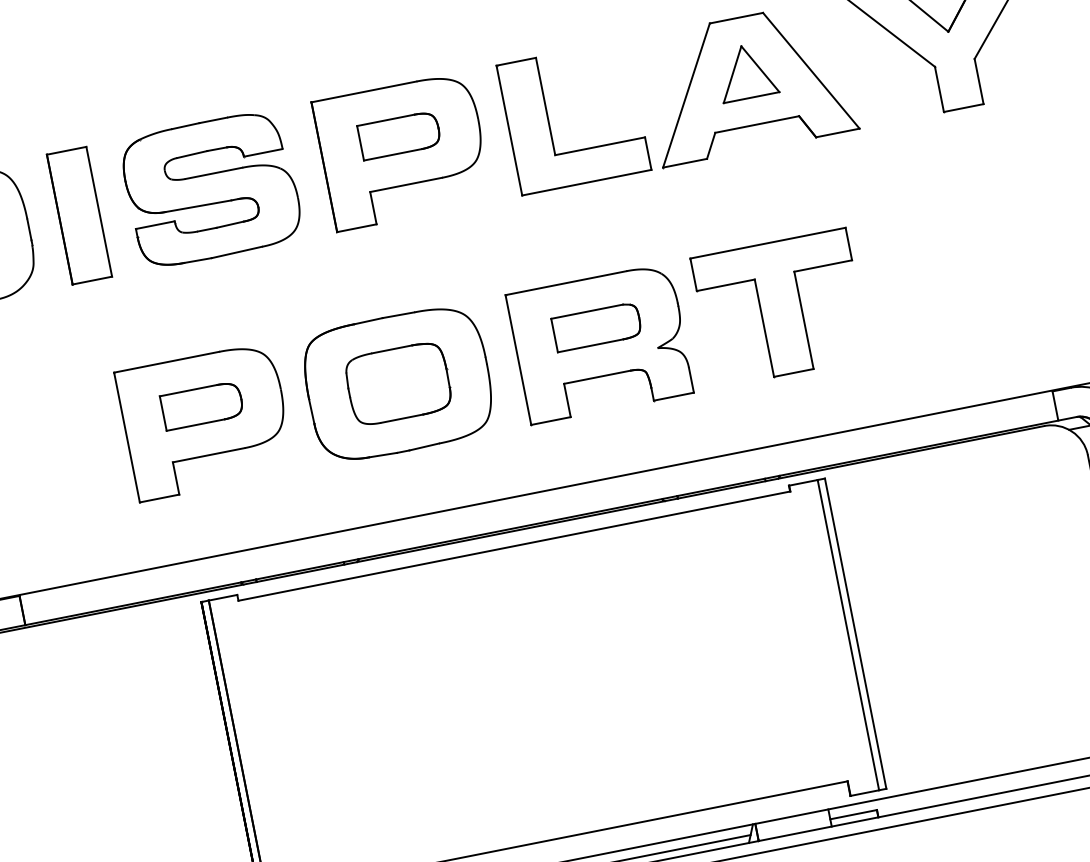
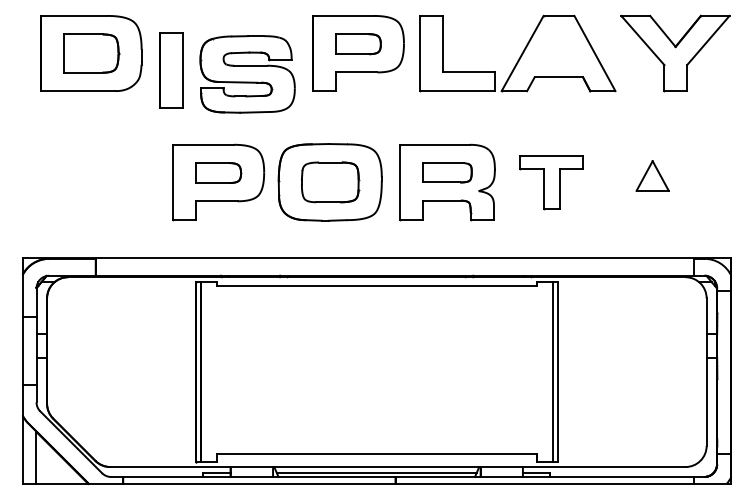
part: (746, 71) -> (652, 175), moved
part: (211, 189) -> (247, 74), moved
part: (80, 215) -> (171, 70), moved
part: (780, 308) -> (551, 182), size x0.7

